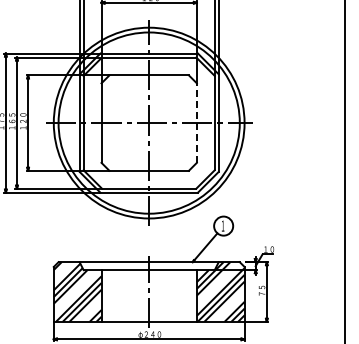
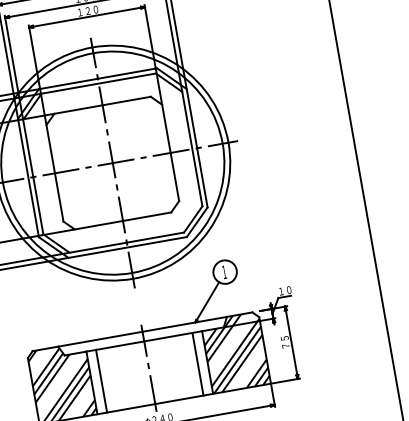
line: (196, 123) -> (170, 153), dashed -> solid
line: (109, 295) -> (101, 380), added
line: (188, 295) -> (197, 363), added

